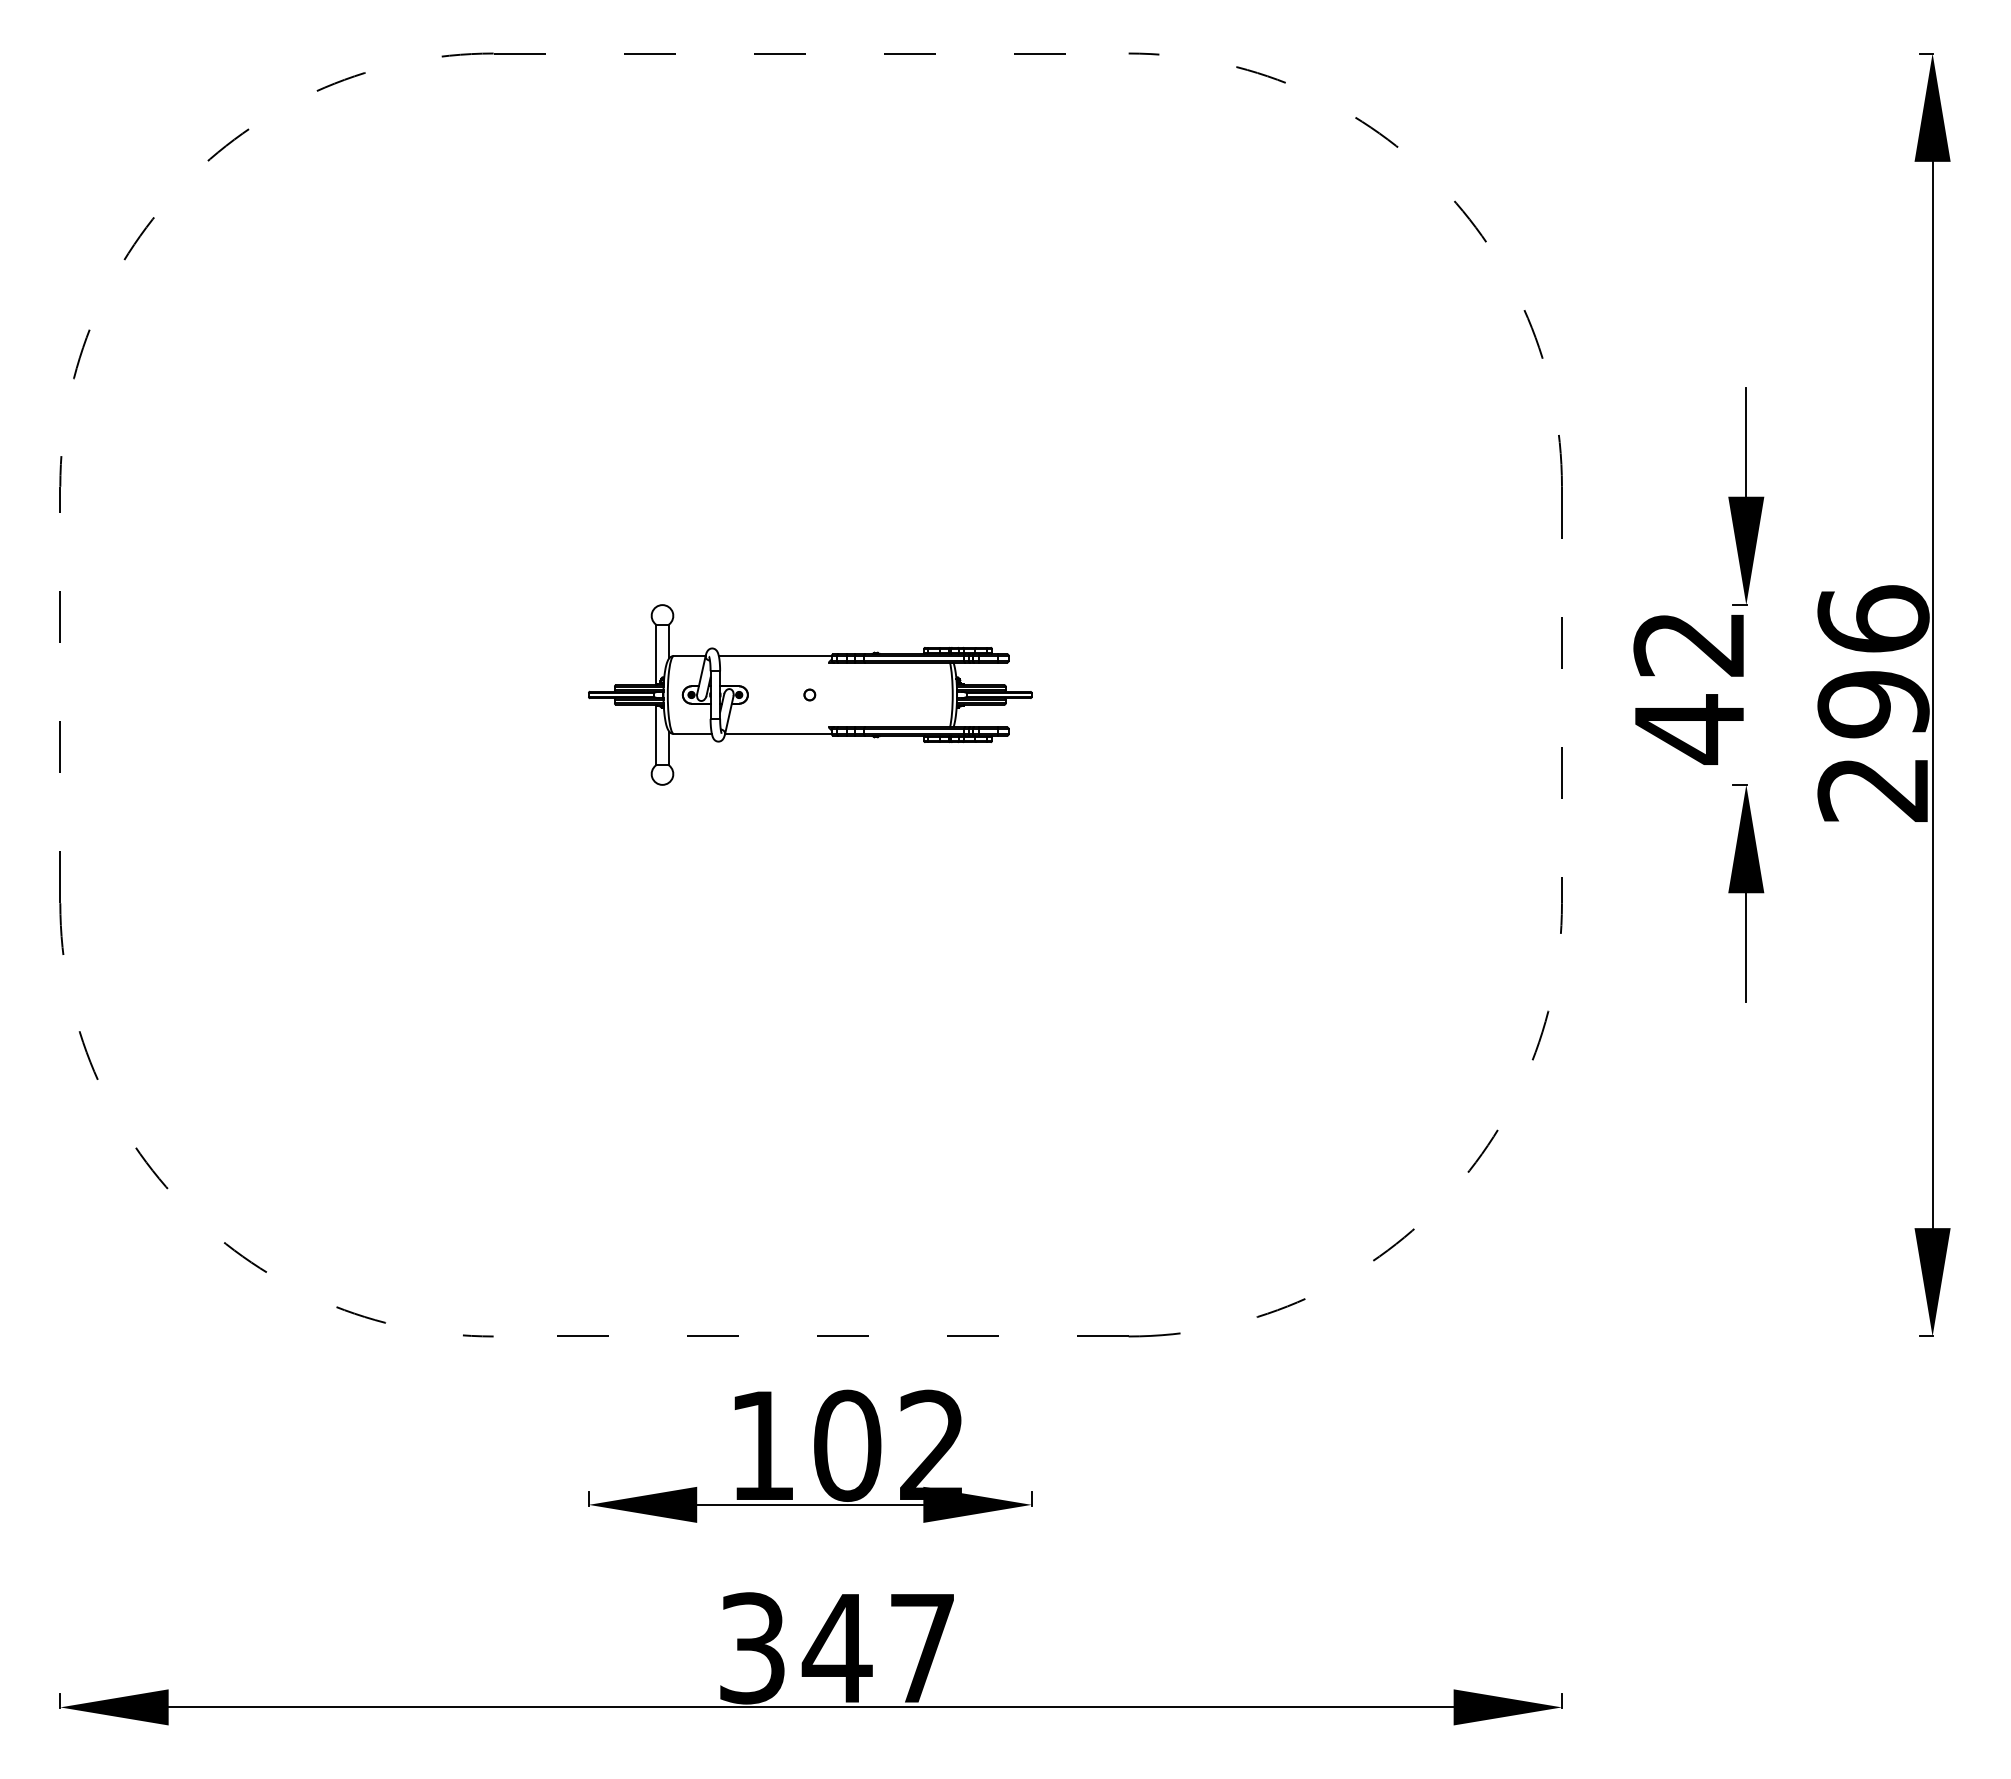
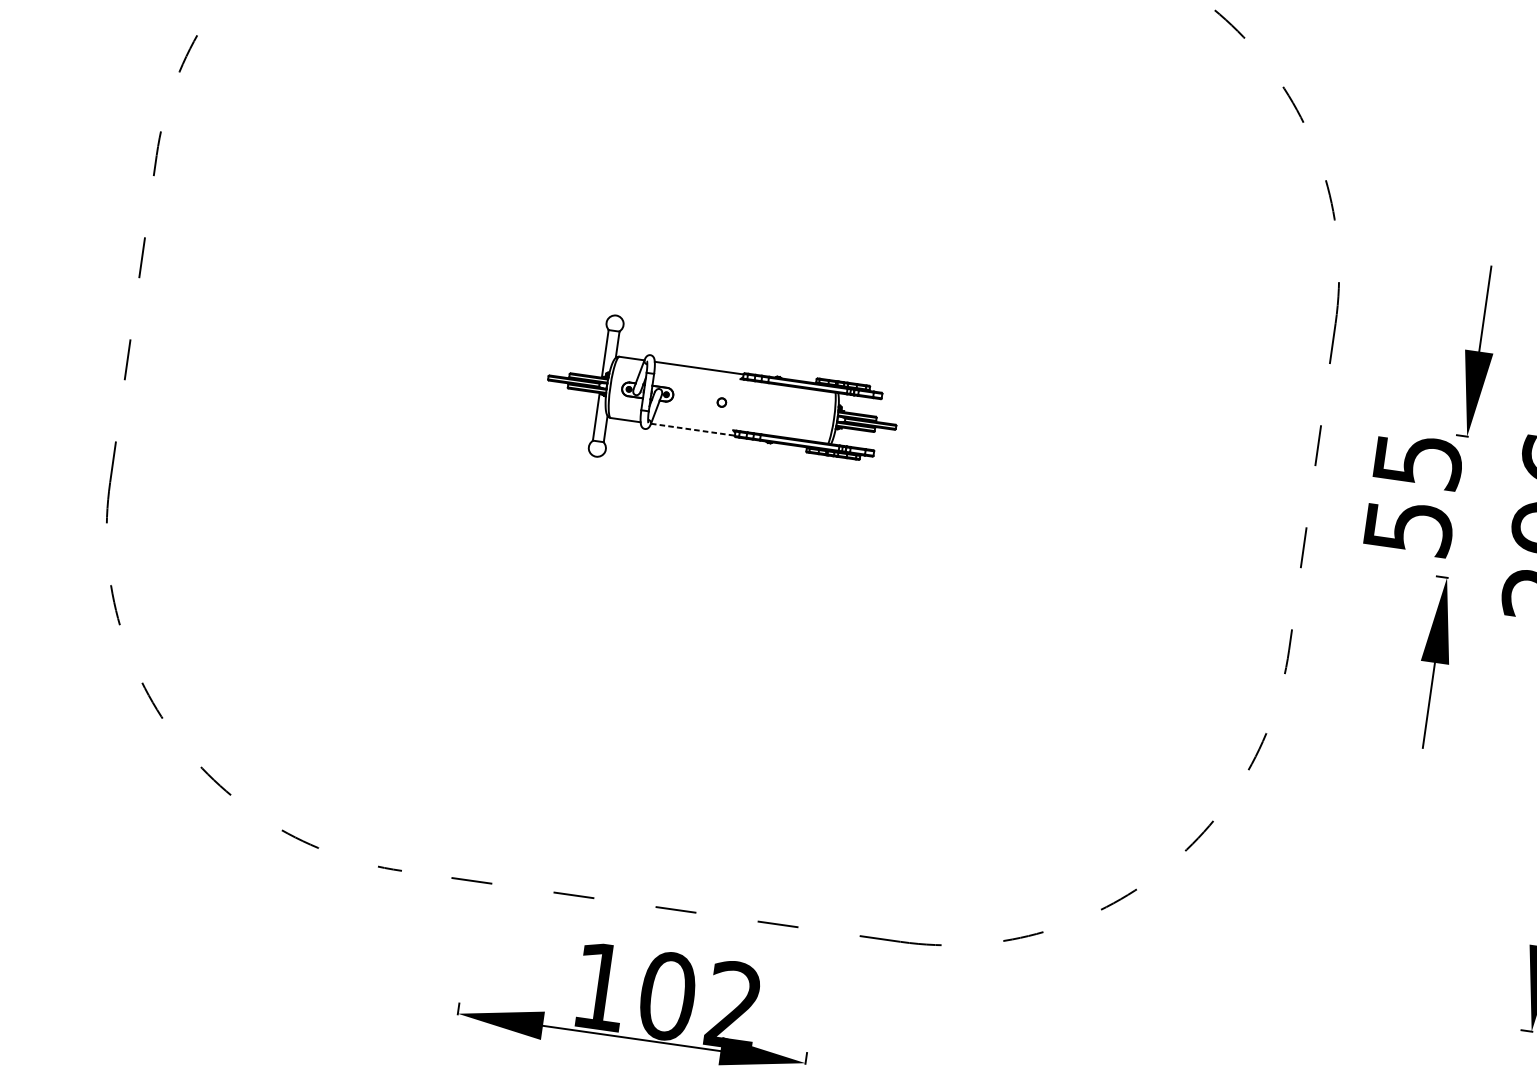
text: (1689, 688) -> (1413, 495), 42 -> 55
line: (779, 734) -> (693, 430), solid -> dashed

